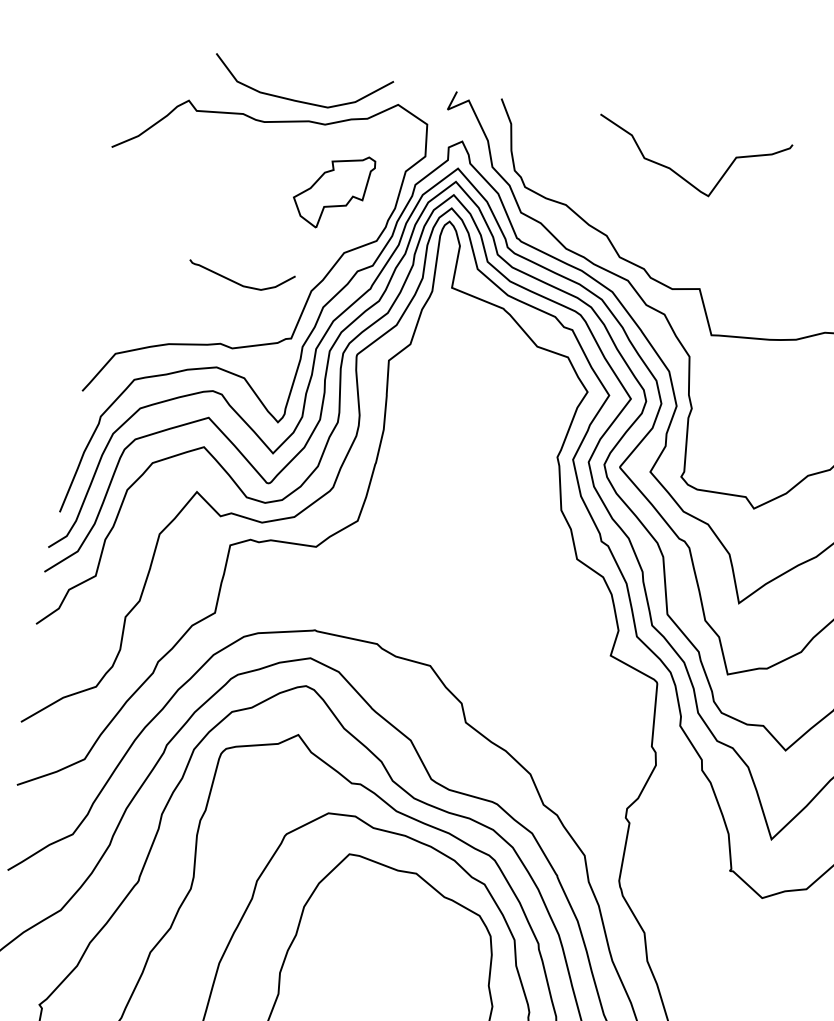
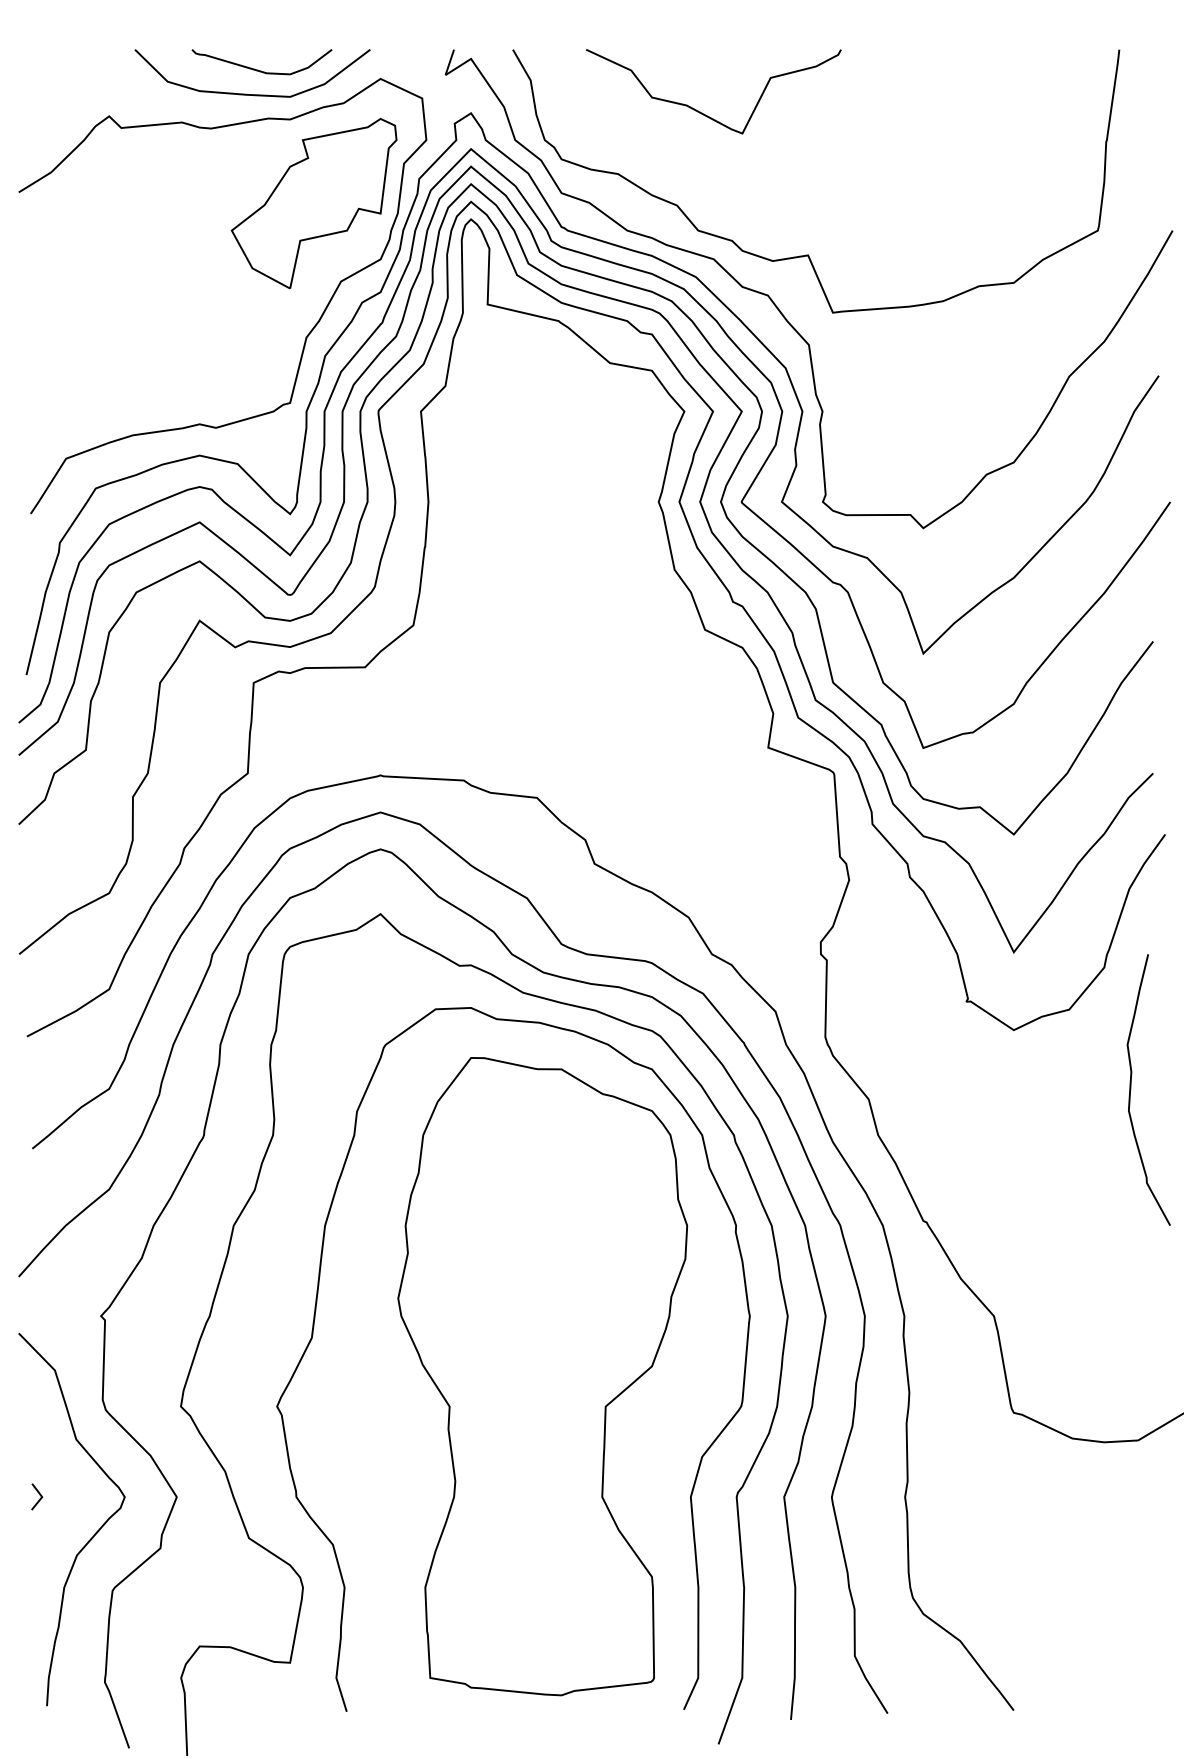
curve: (680, 175) -> (702, 112), moved
part: (332, 190) -> (313, 203), size x1.67
curve: (237, 282) -> (258, 69), moved

